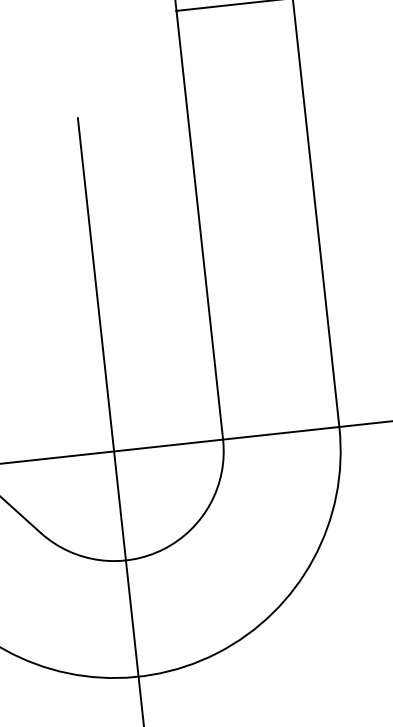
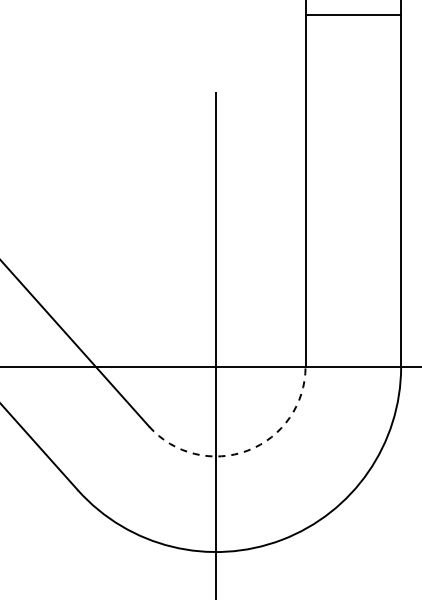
arc: (163, 548) -> (247, 450), solid -> dashed

